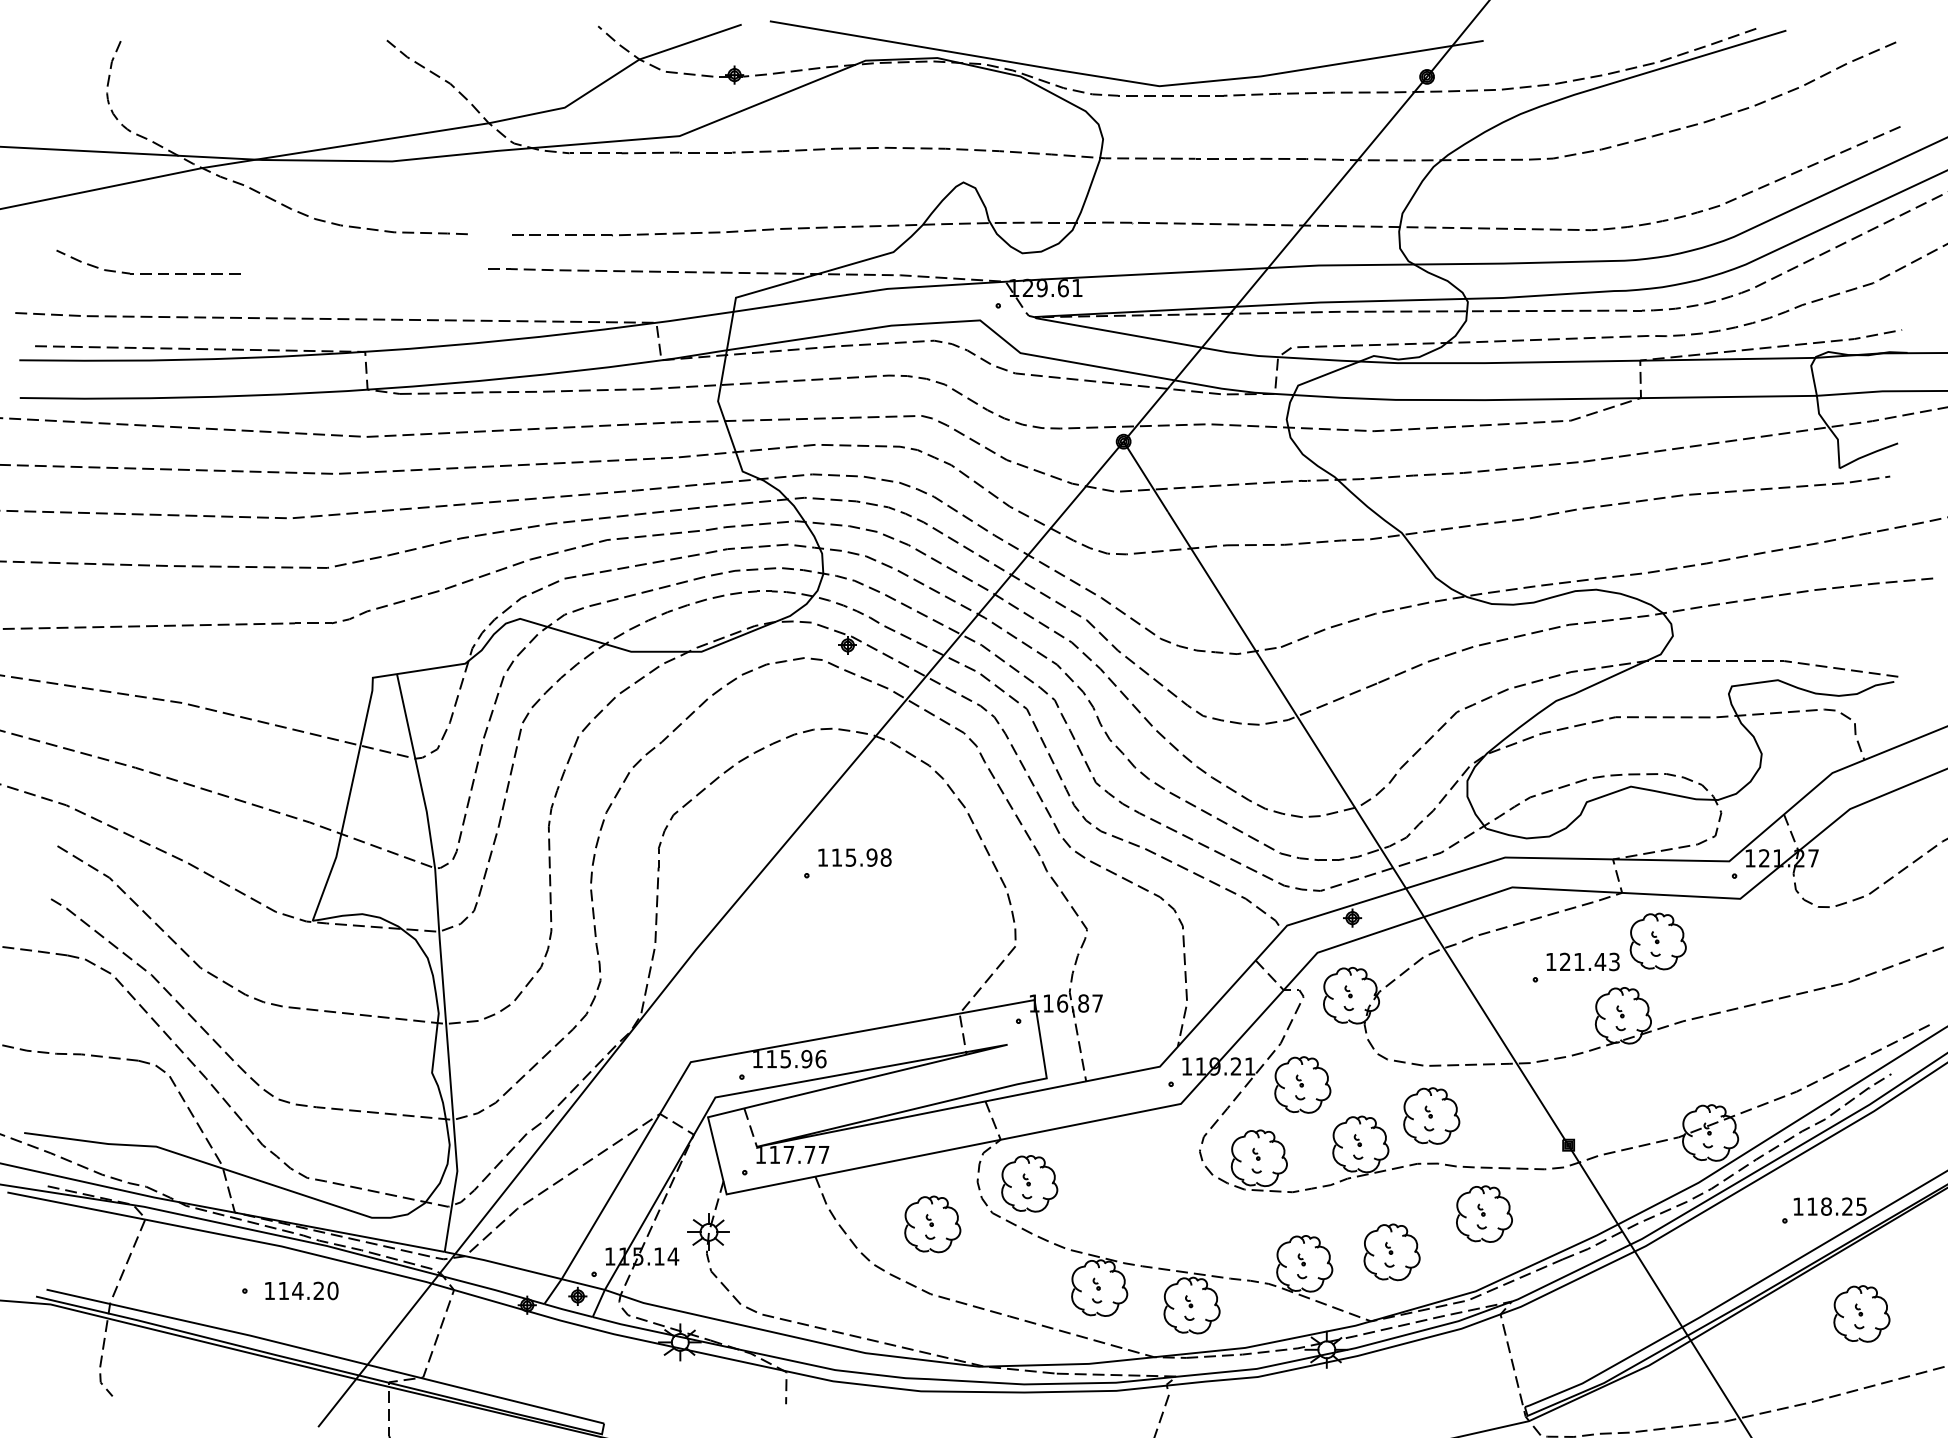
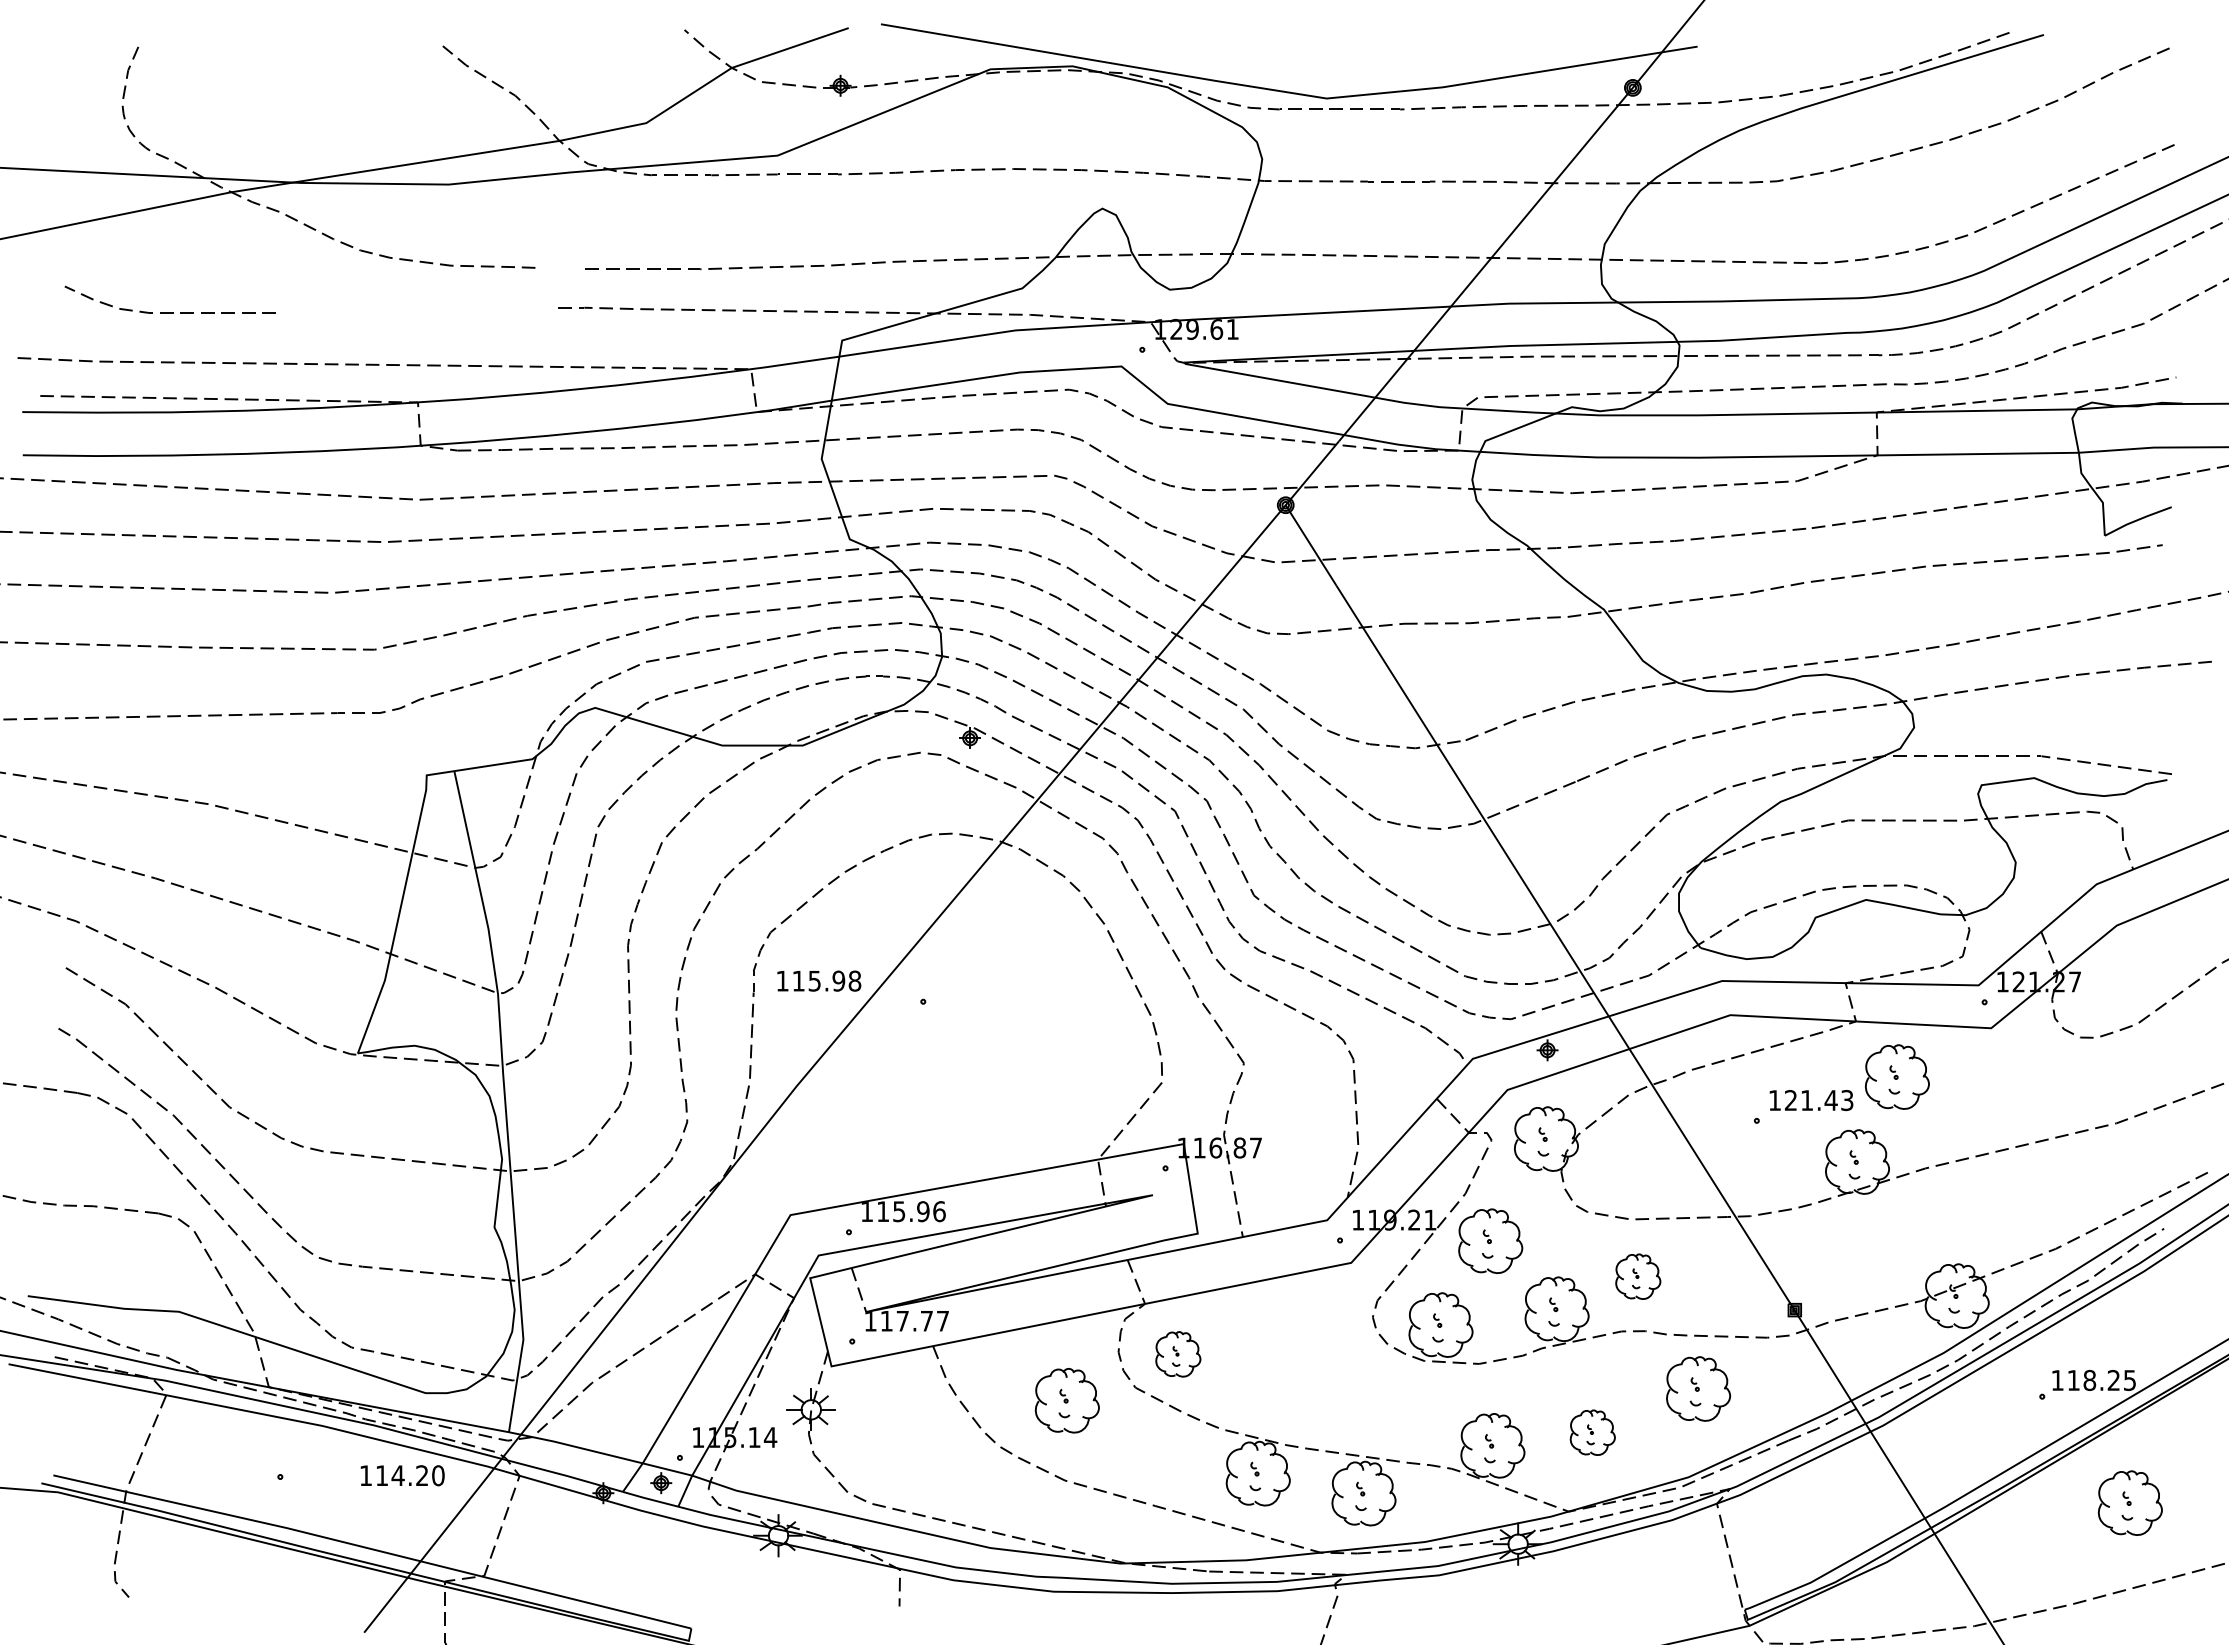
text: (854, 857) -> (818, 980), moved
part: (1431, 1115) -> (1637, 1276), size x0.7
part: (1029, 1183) -> (1177, 1353), size x0.7
part: (1391, 1252) -> (1592, 1432), size x0.7
text: (301, 1290) -> (402, 1475), moved

